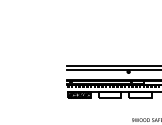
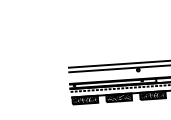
hatch: (109, 95) -> (118, 98), added
hatch: (139, 95) -> (152, 95), added

